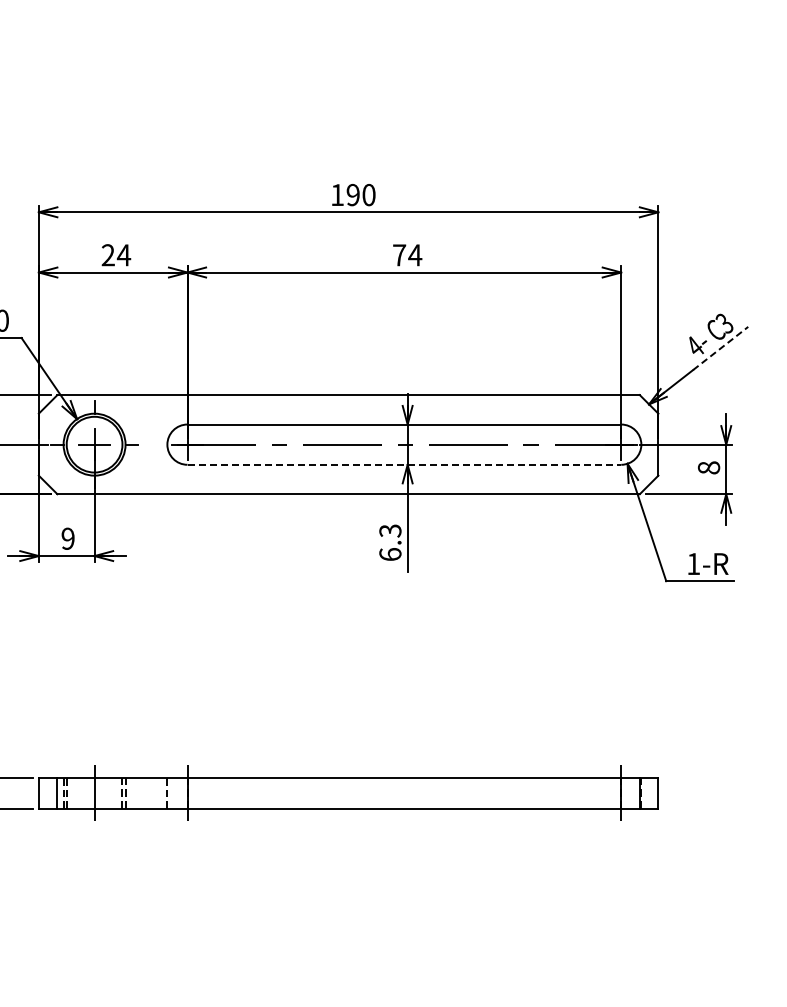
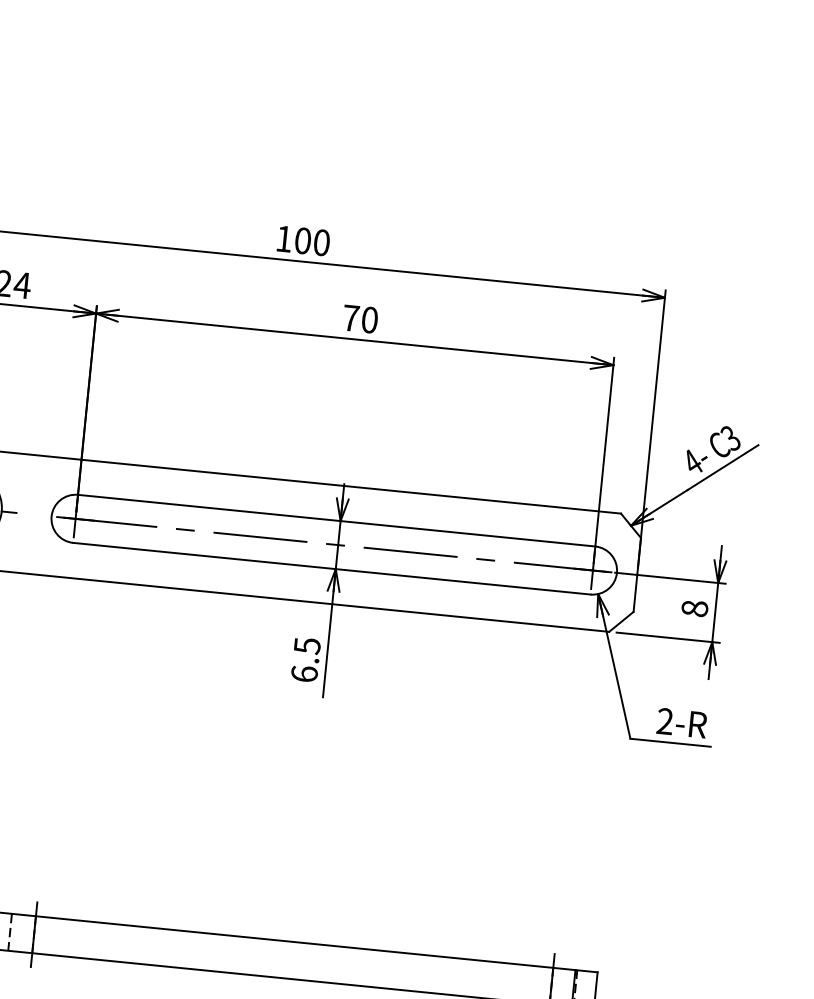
text: (352, 195) -> (302, 241), 190 -> 100
text: (415, 255) -> (370, 320), 74 -> 70
line: (721, 348) -> (723, 467), dashed -> solid
line: (404, 464) -> (332, 568), dashed -> solid
text: (389, 530) -> (306, 645), 6.3 -> 6.5
text: (693, 563) -> (664, 720), 1-R -> 2-R

